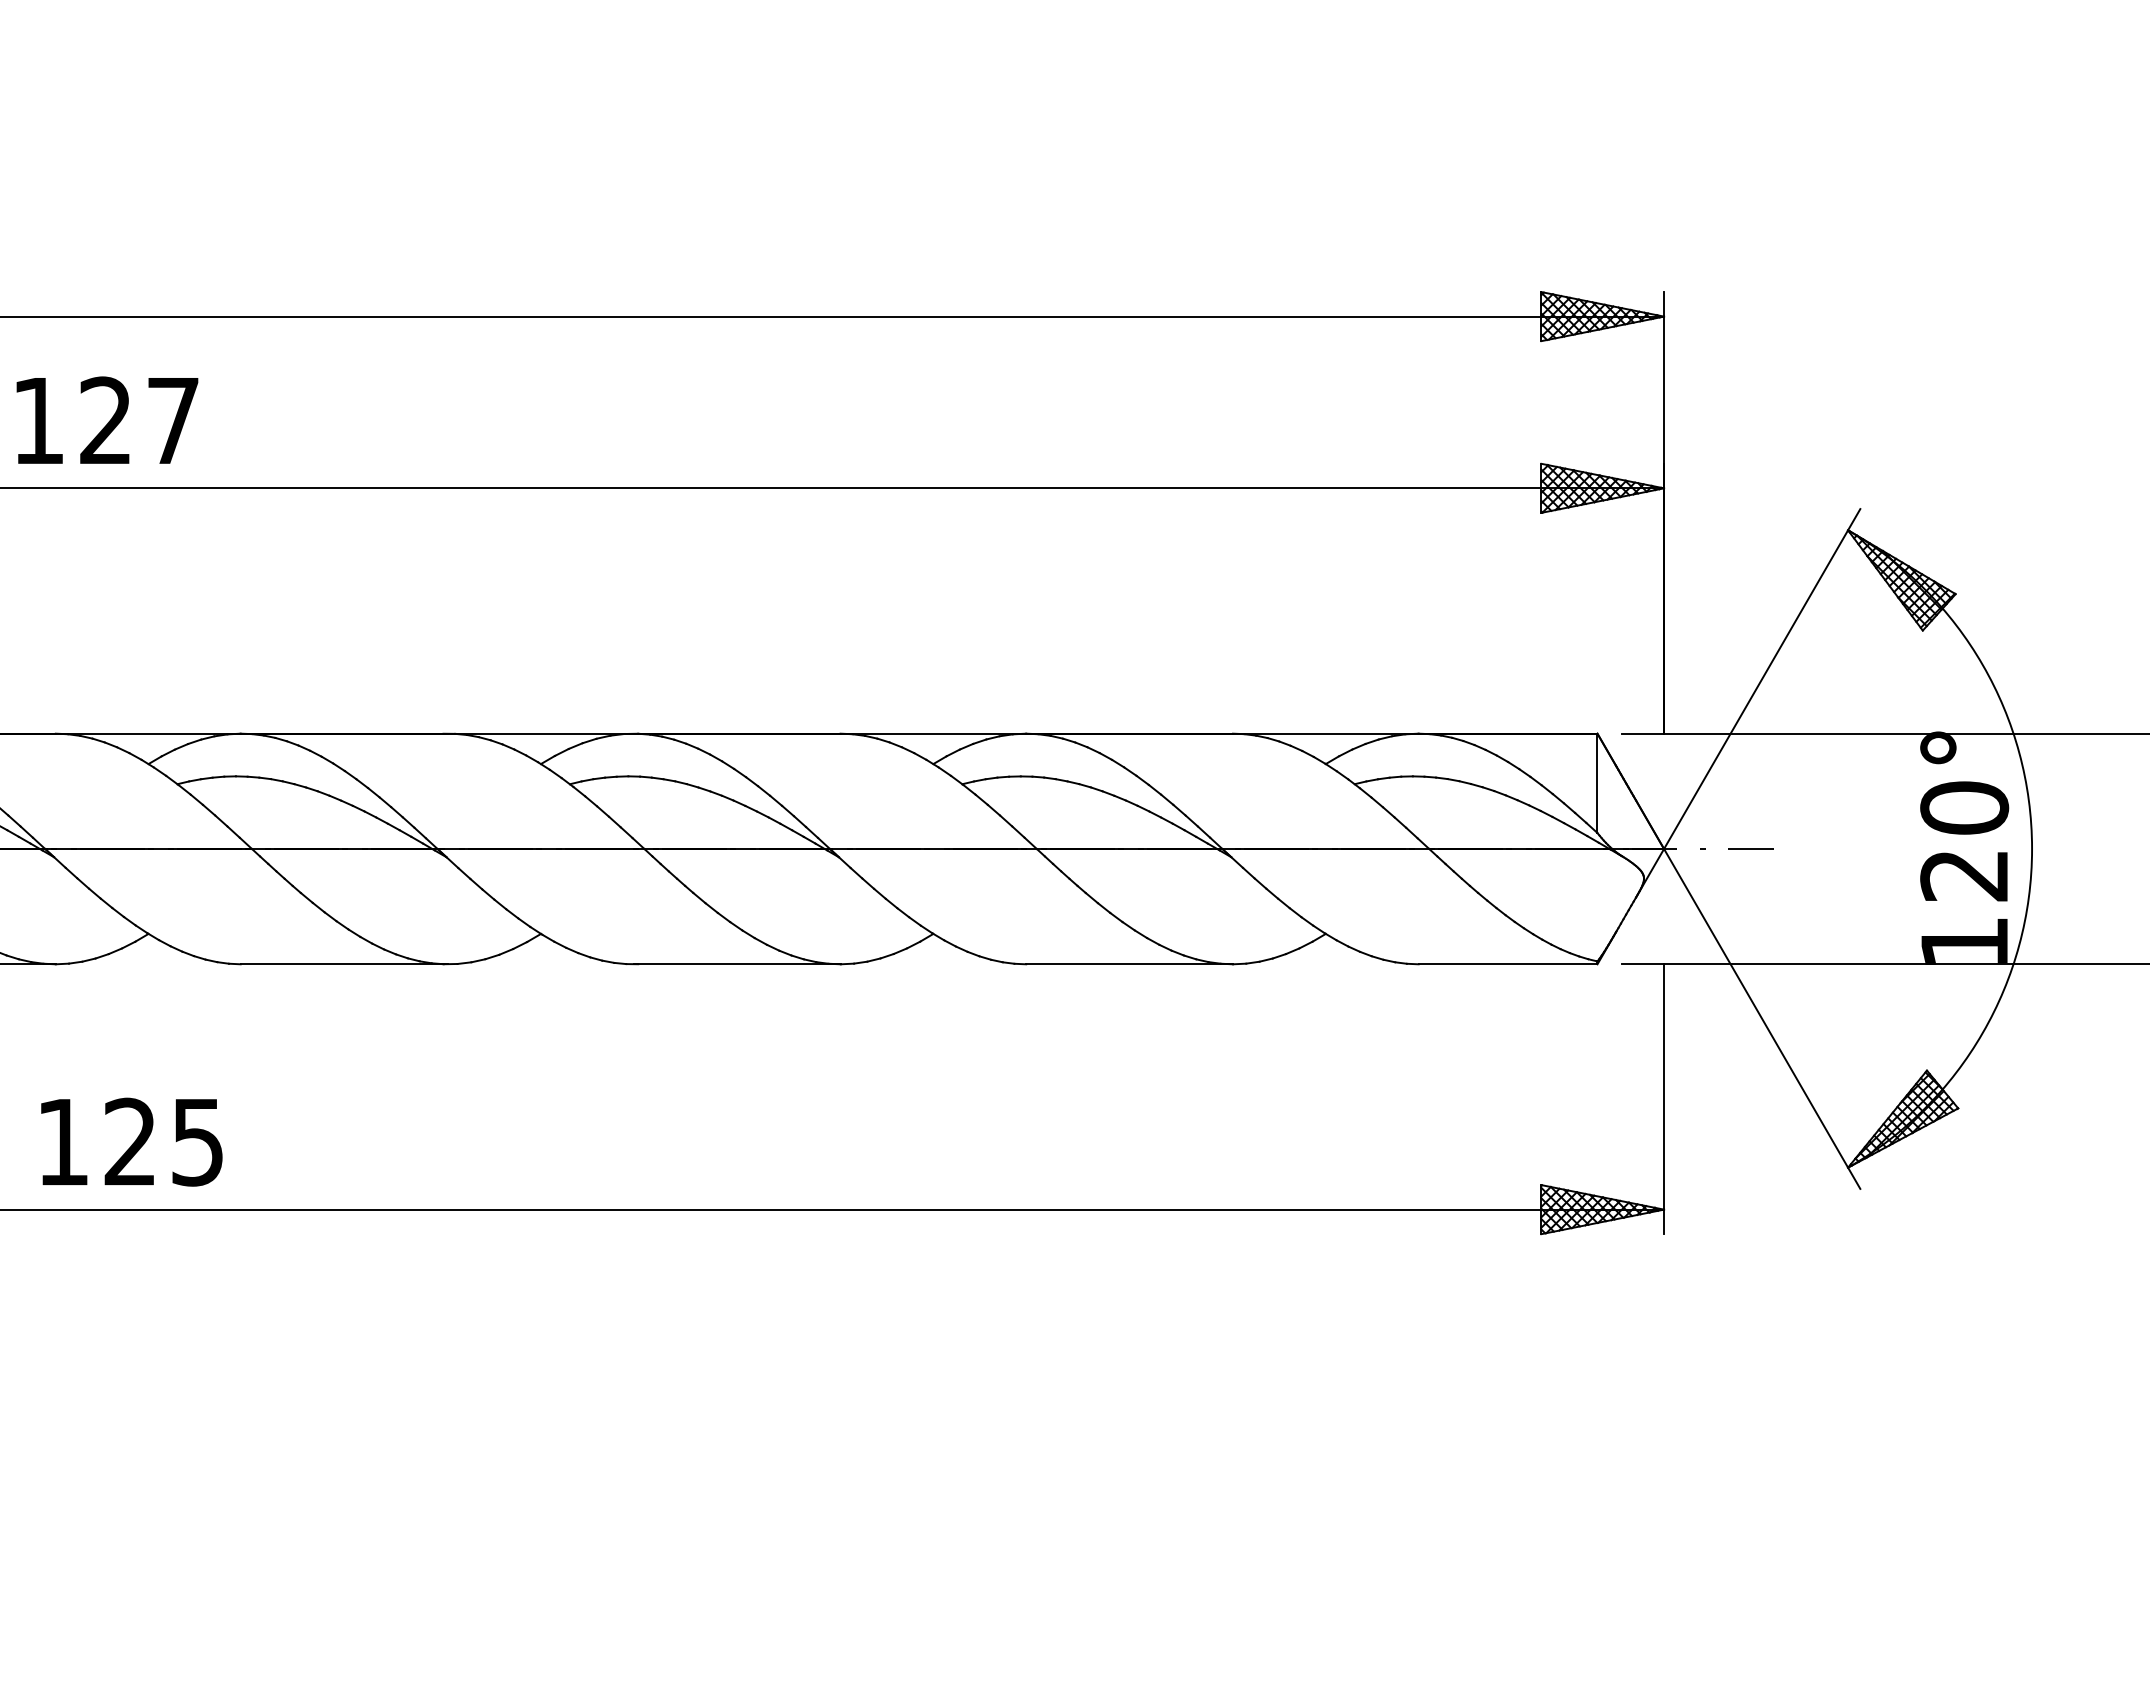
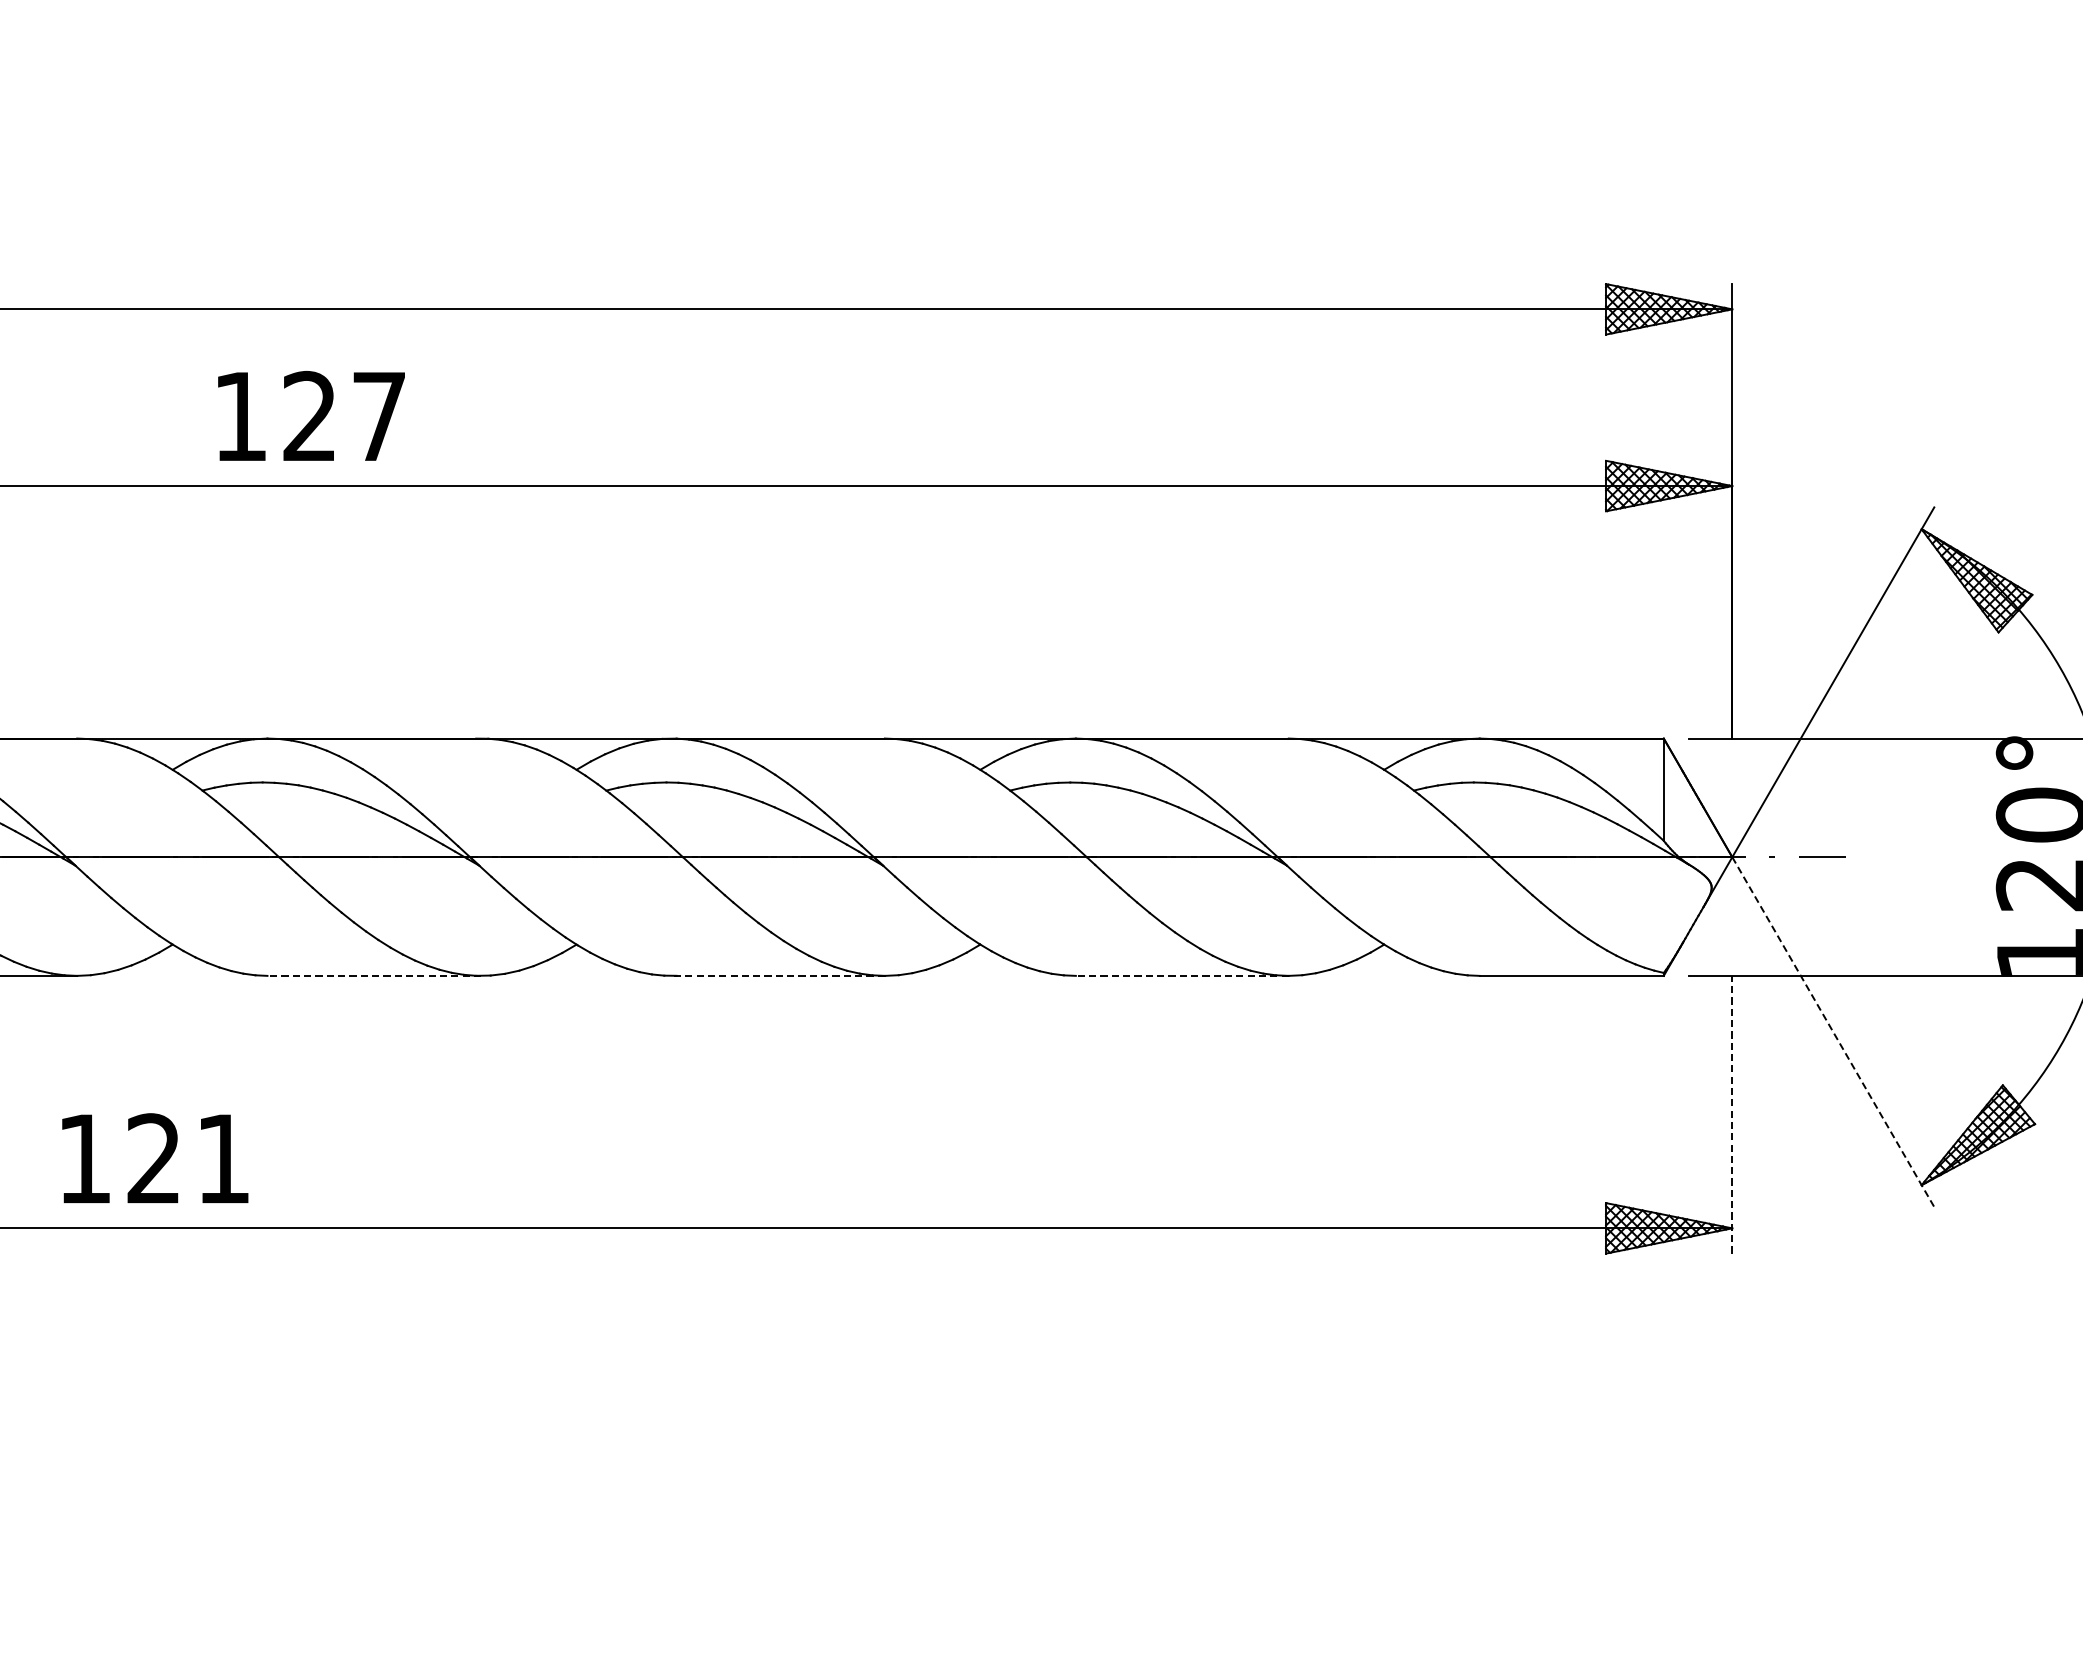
text: (107, 419) -> (311, 415), moved
line: (344, 964) -> (374, 976), solid -> dashed
line: (736, 964) -> (777, 976), solid -> dashed
line: (1129, 964) -> (1182, 976), solid -> dashed
line: (1762, 1019) -> (1833, 1032), solid -> dashed
line: (1664, 1099) -> (1732, 1115), solid -> dashed
text: (197, 1142) -> (223, 1159), 125 -> 121

